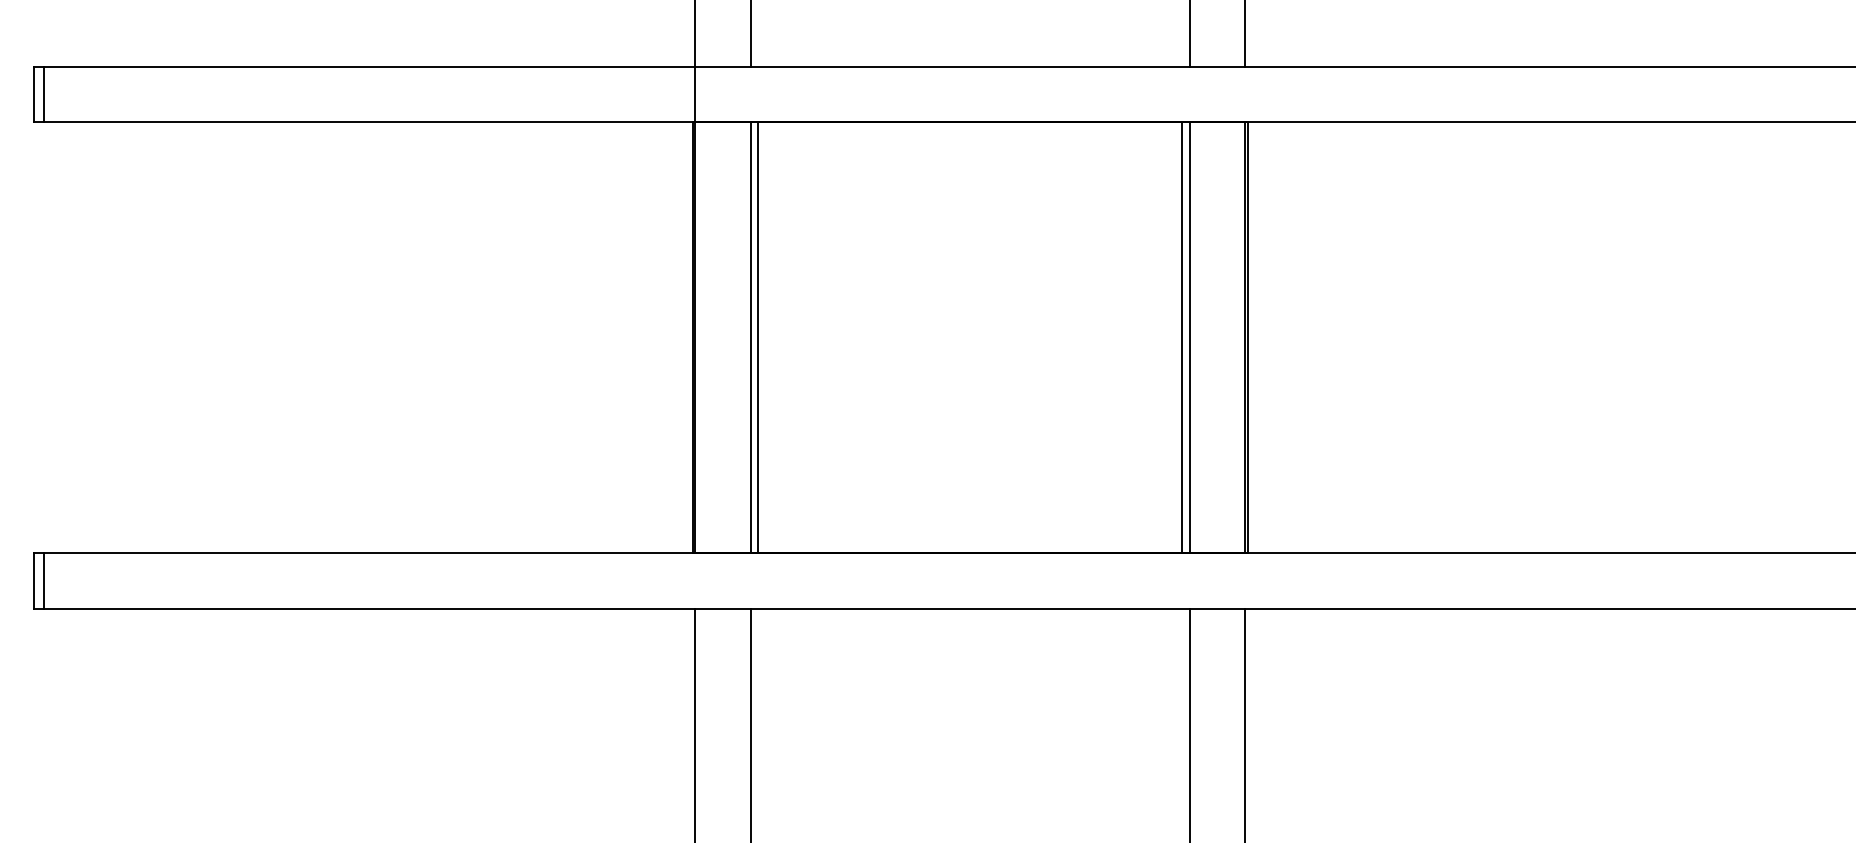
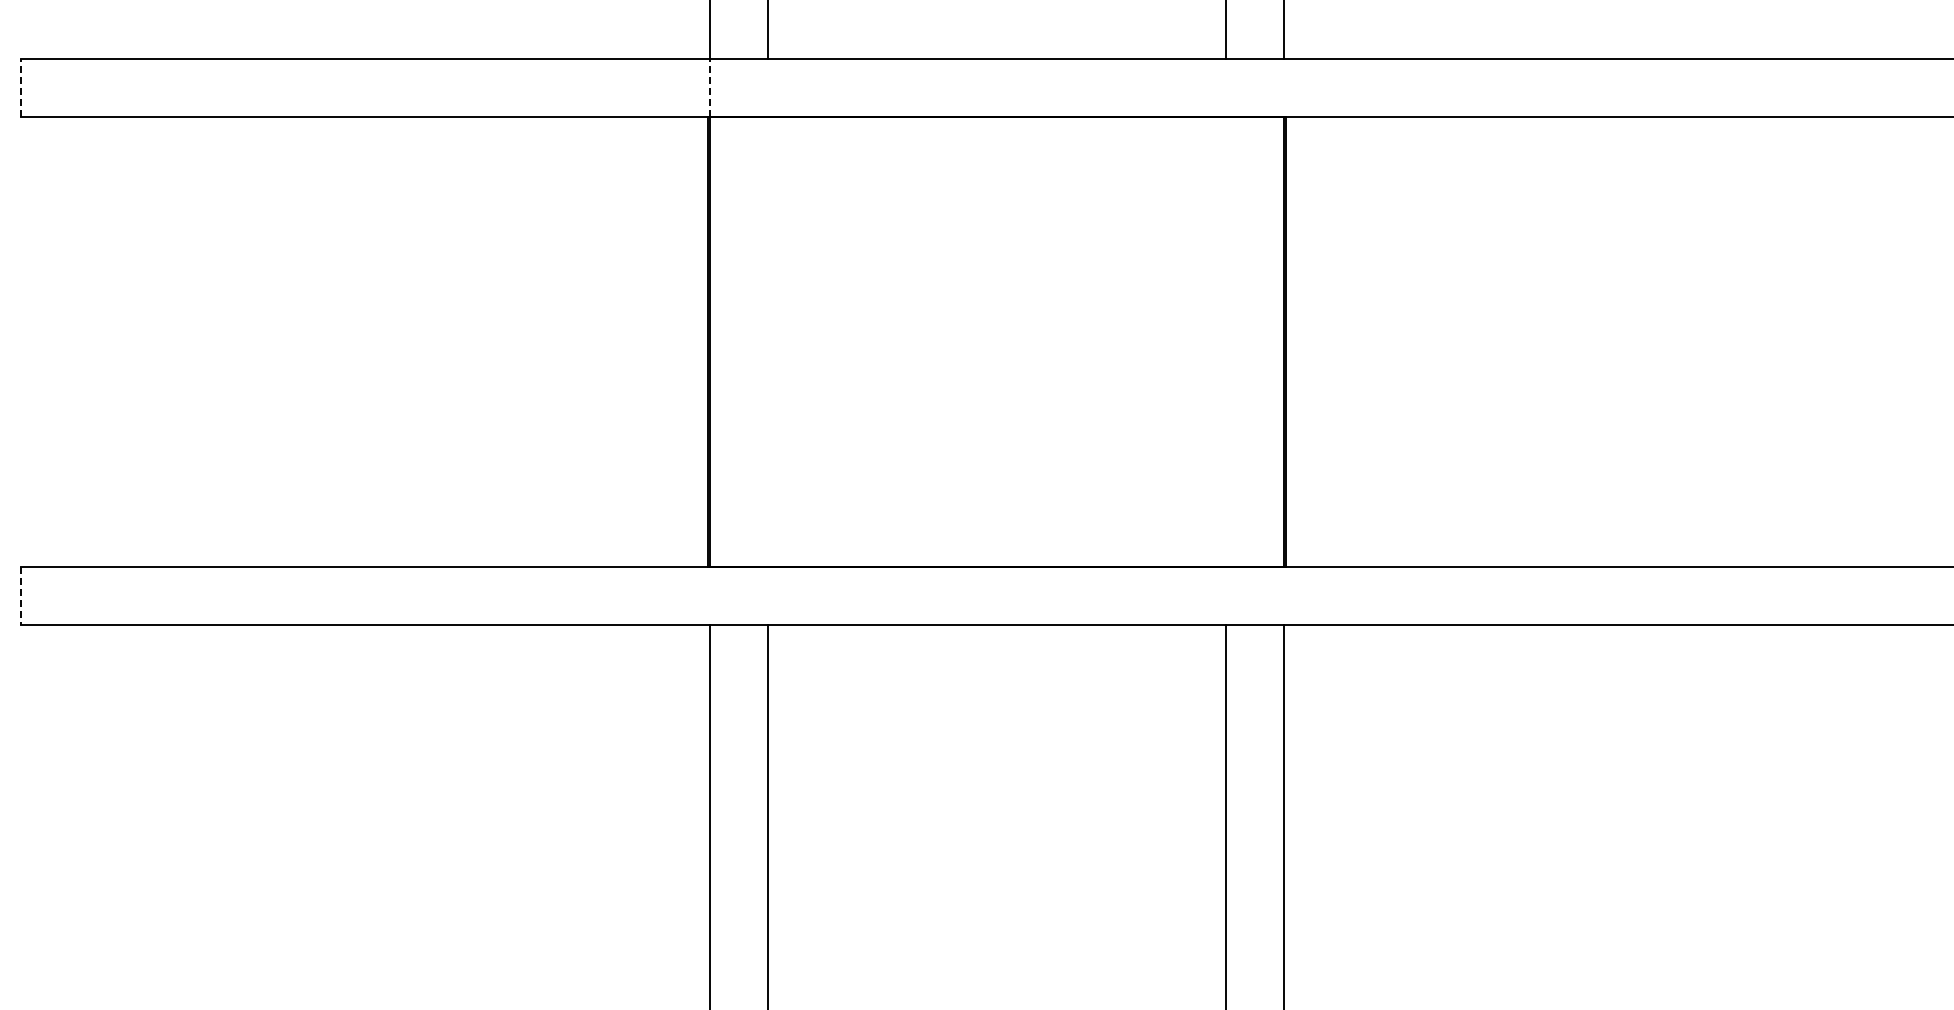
line: (34, 93) -> (20, 87), solid -> dashed
line: (43, 93) -> (30, 87), removed
line: (695, 93) -> (710, 87), solid -> dashed
line: (750, 337) -> (767, 341), removed
line: (757, 337) -> (775, 341), removed
line: (1182, 337) -> (1218, 341), removed
line: (1190, 337) -> (1226, 341), removed
line: (34, 580) -> (20, 595), solid -> dashed
line: (43, 580) -> (30, 595), removed

